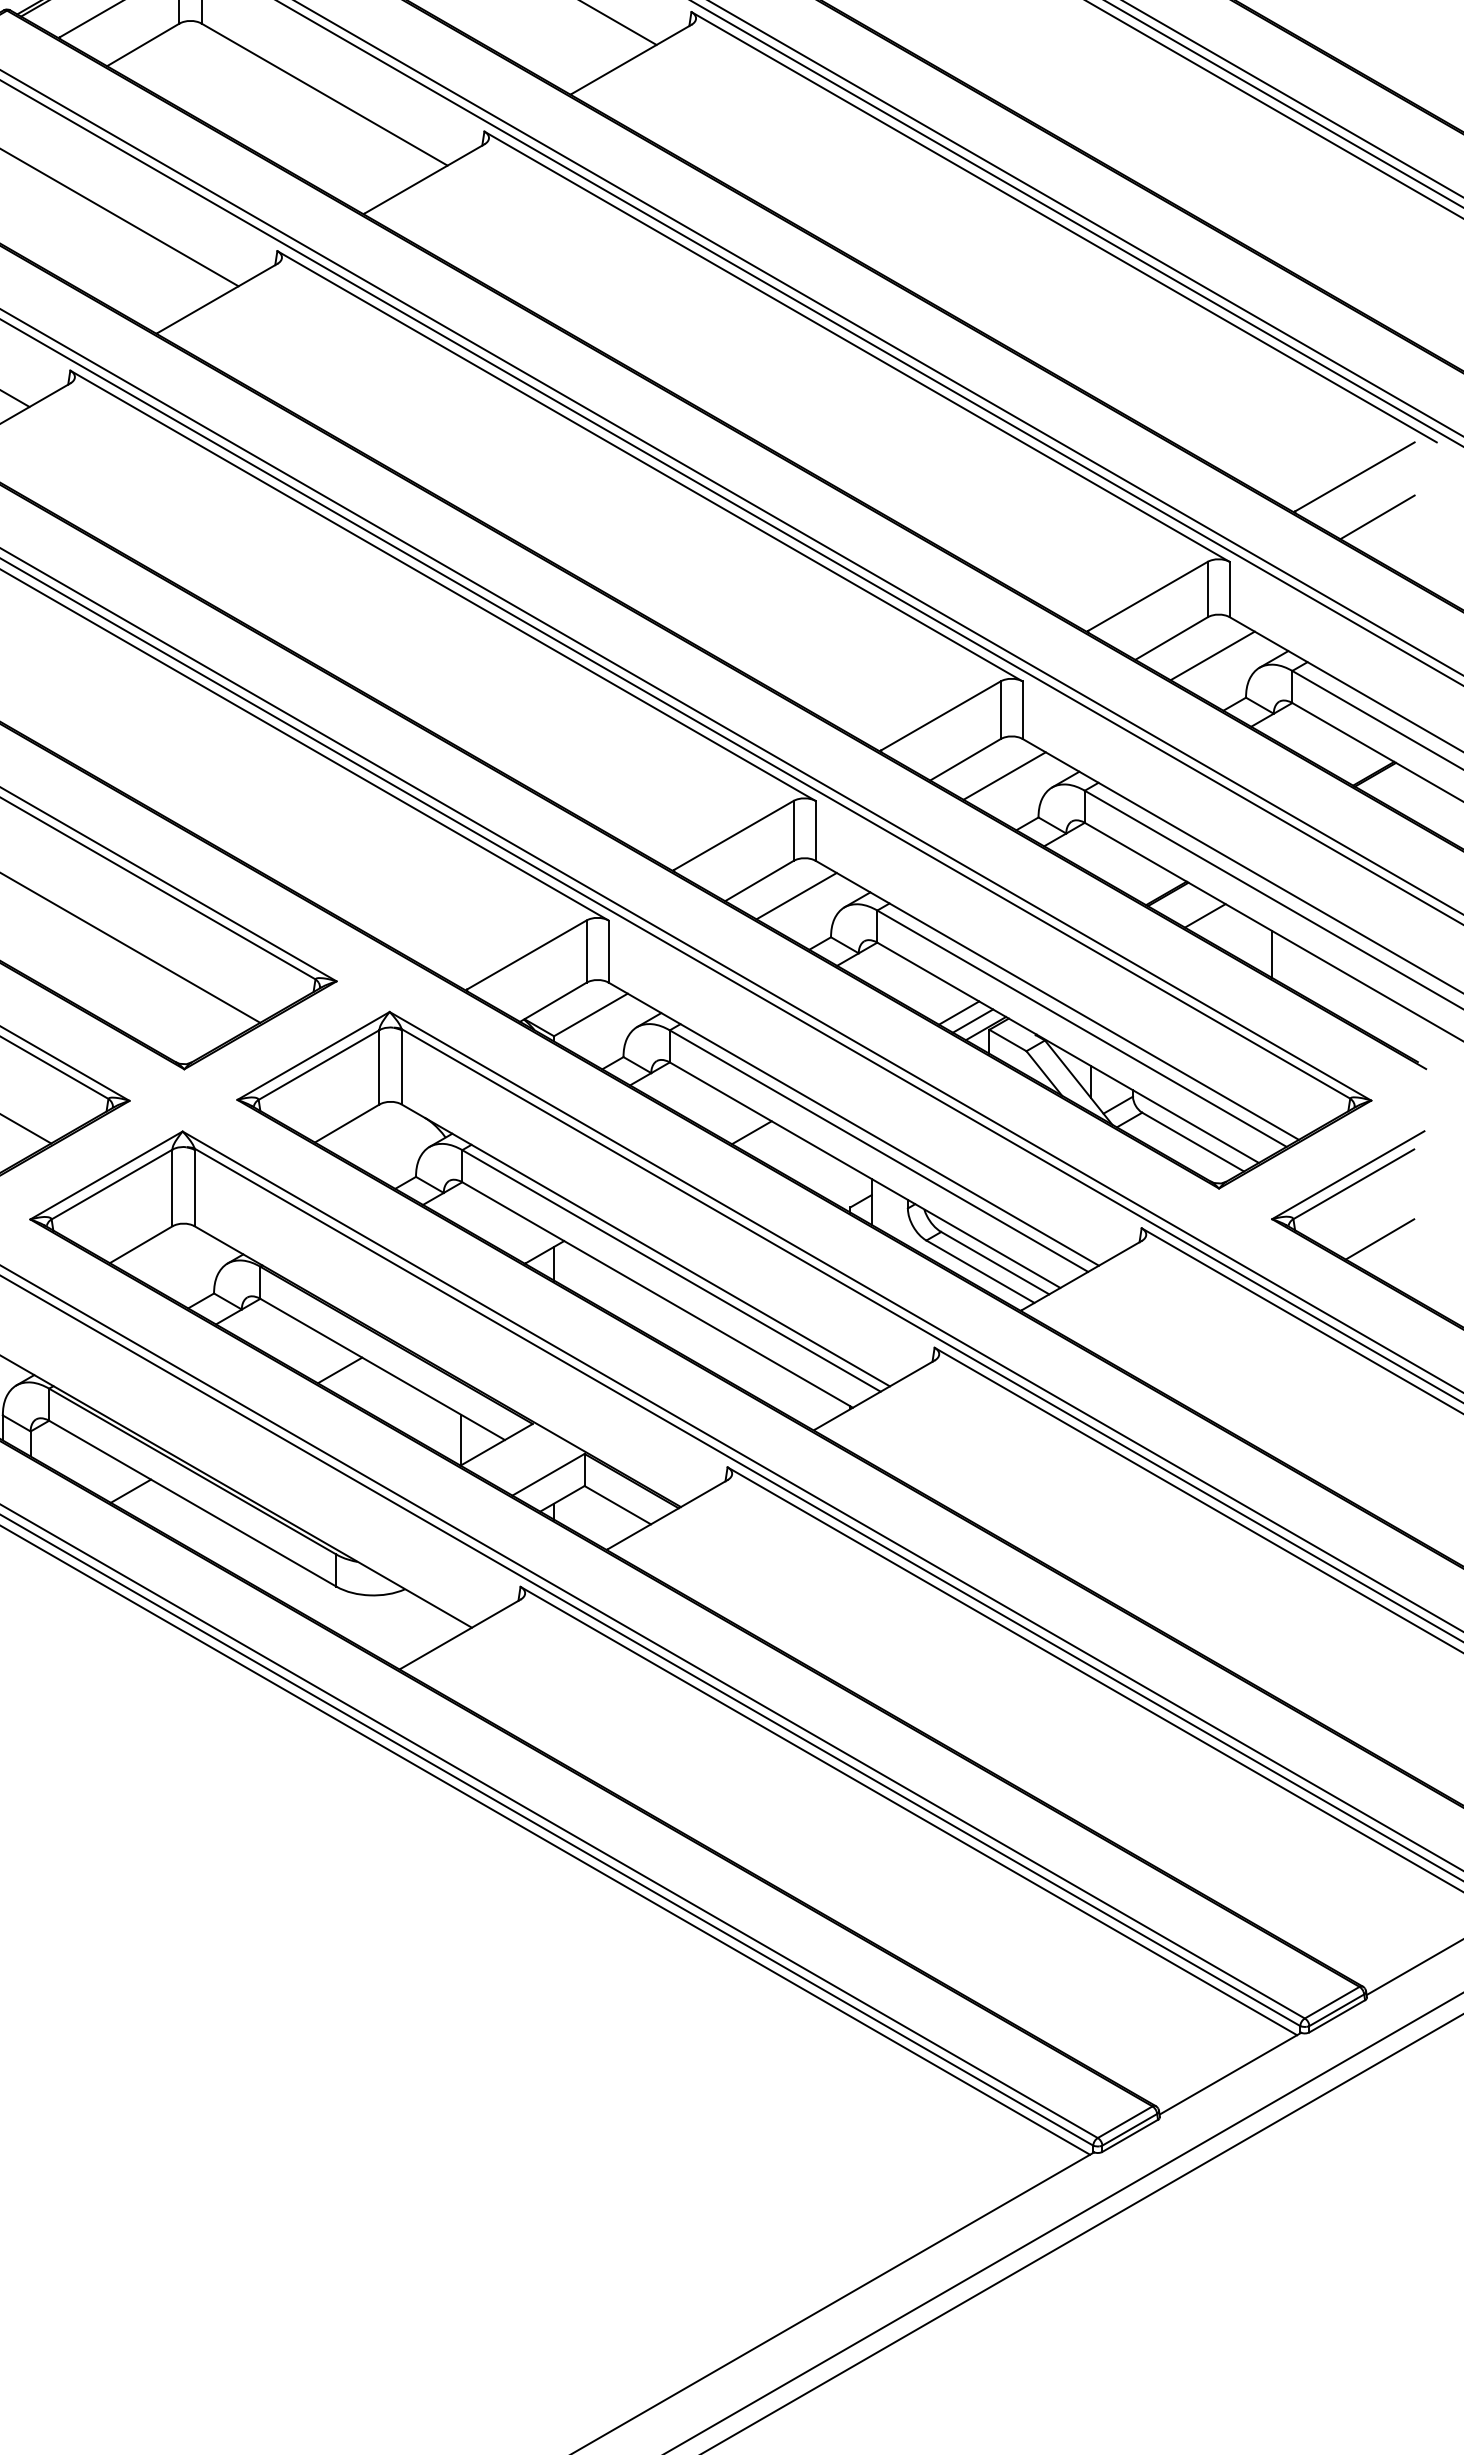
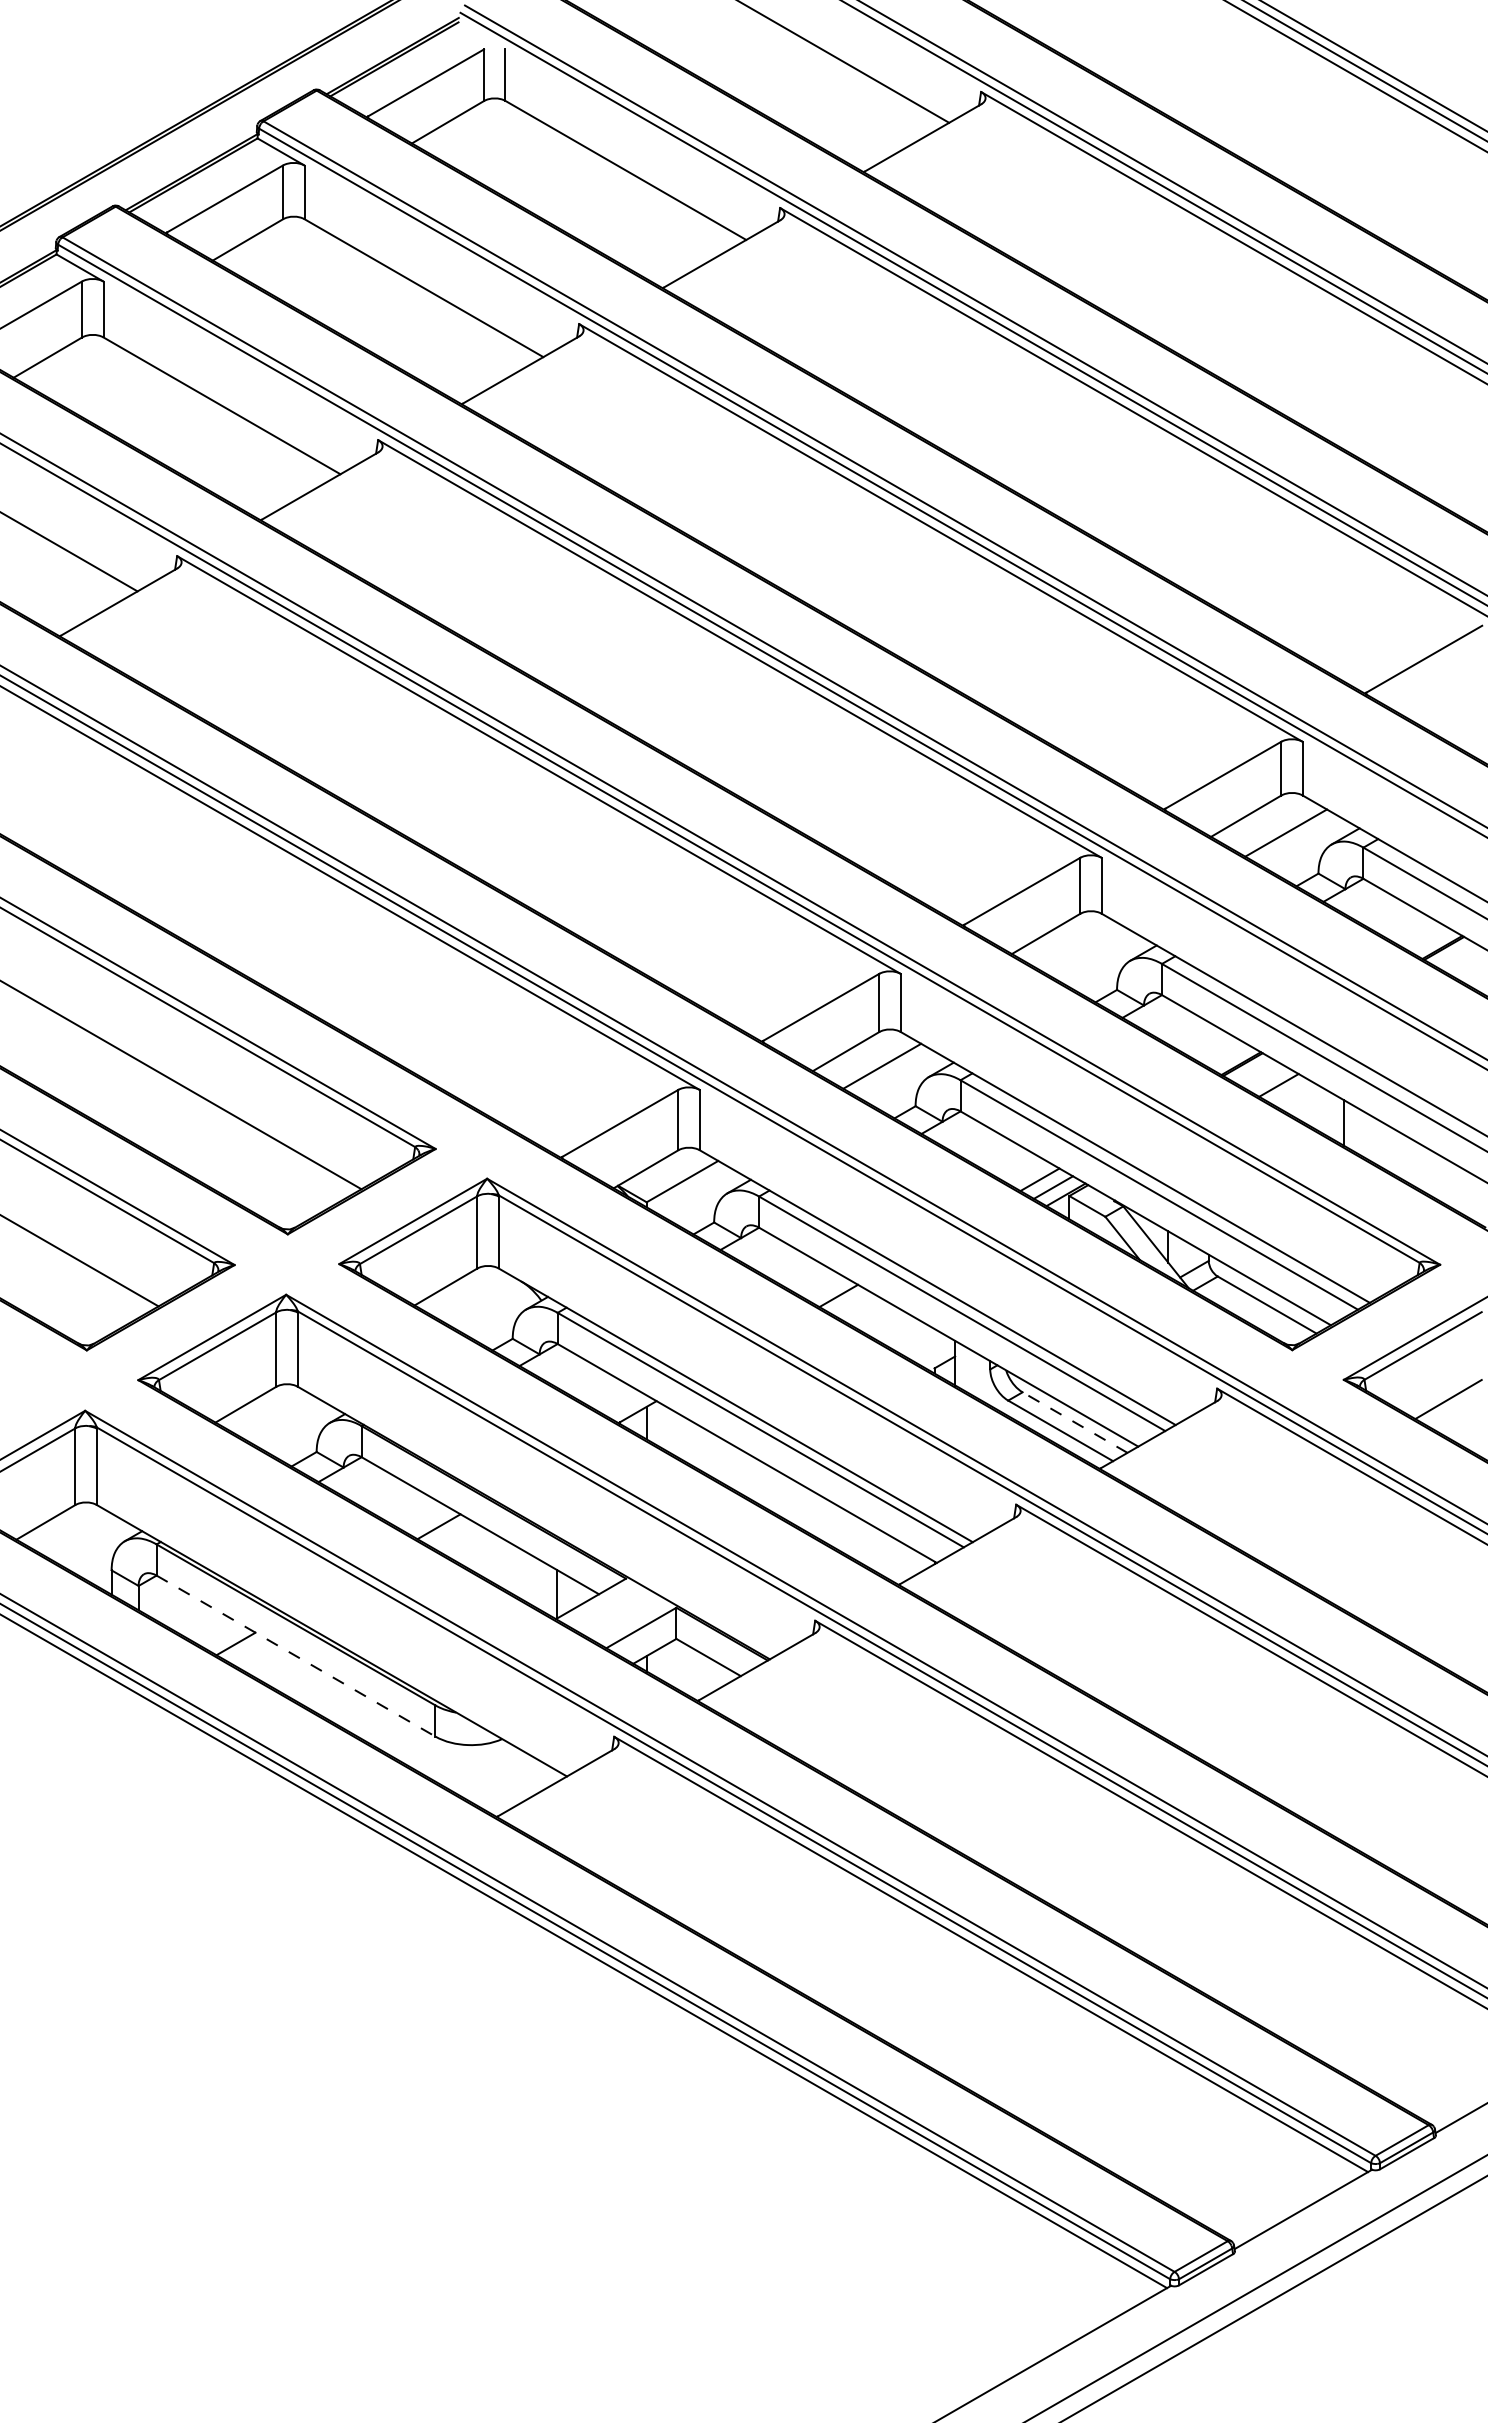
line: (1377, 517) -> (1446, 698), removed
line: (1004, 775) -> (1084, 949), removed
line: (995, 1263) -> (1075, 1422), solid -> dashed
line: (193, 1504) -> (296, 1656), solid -> dashed

